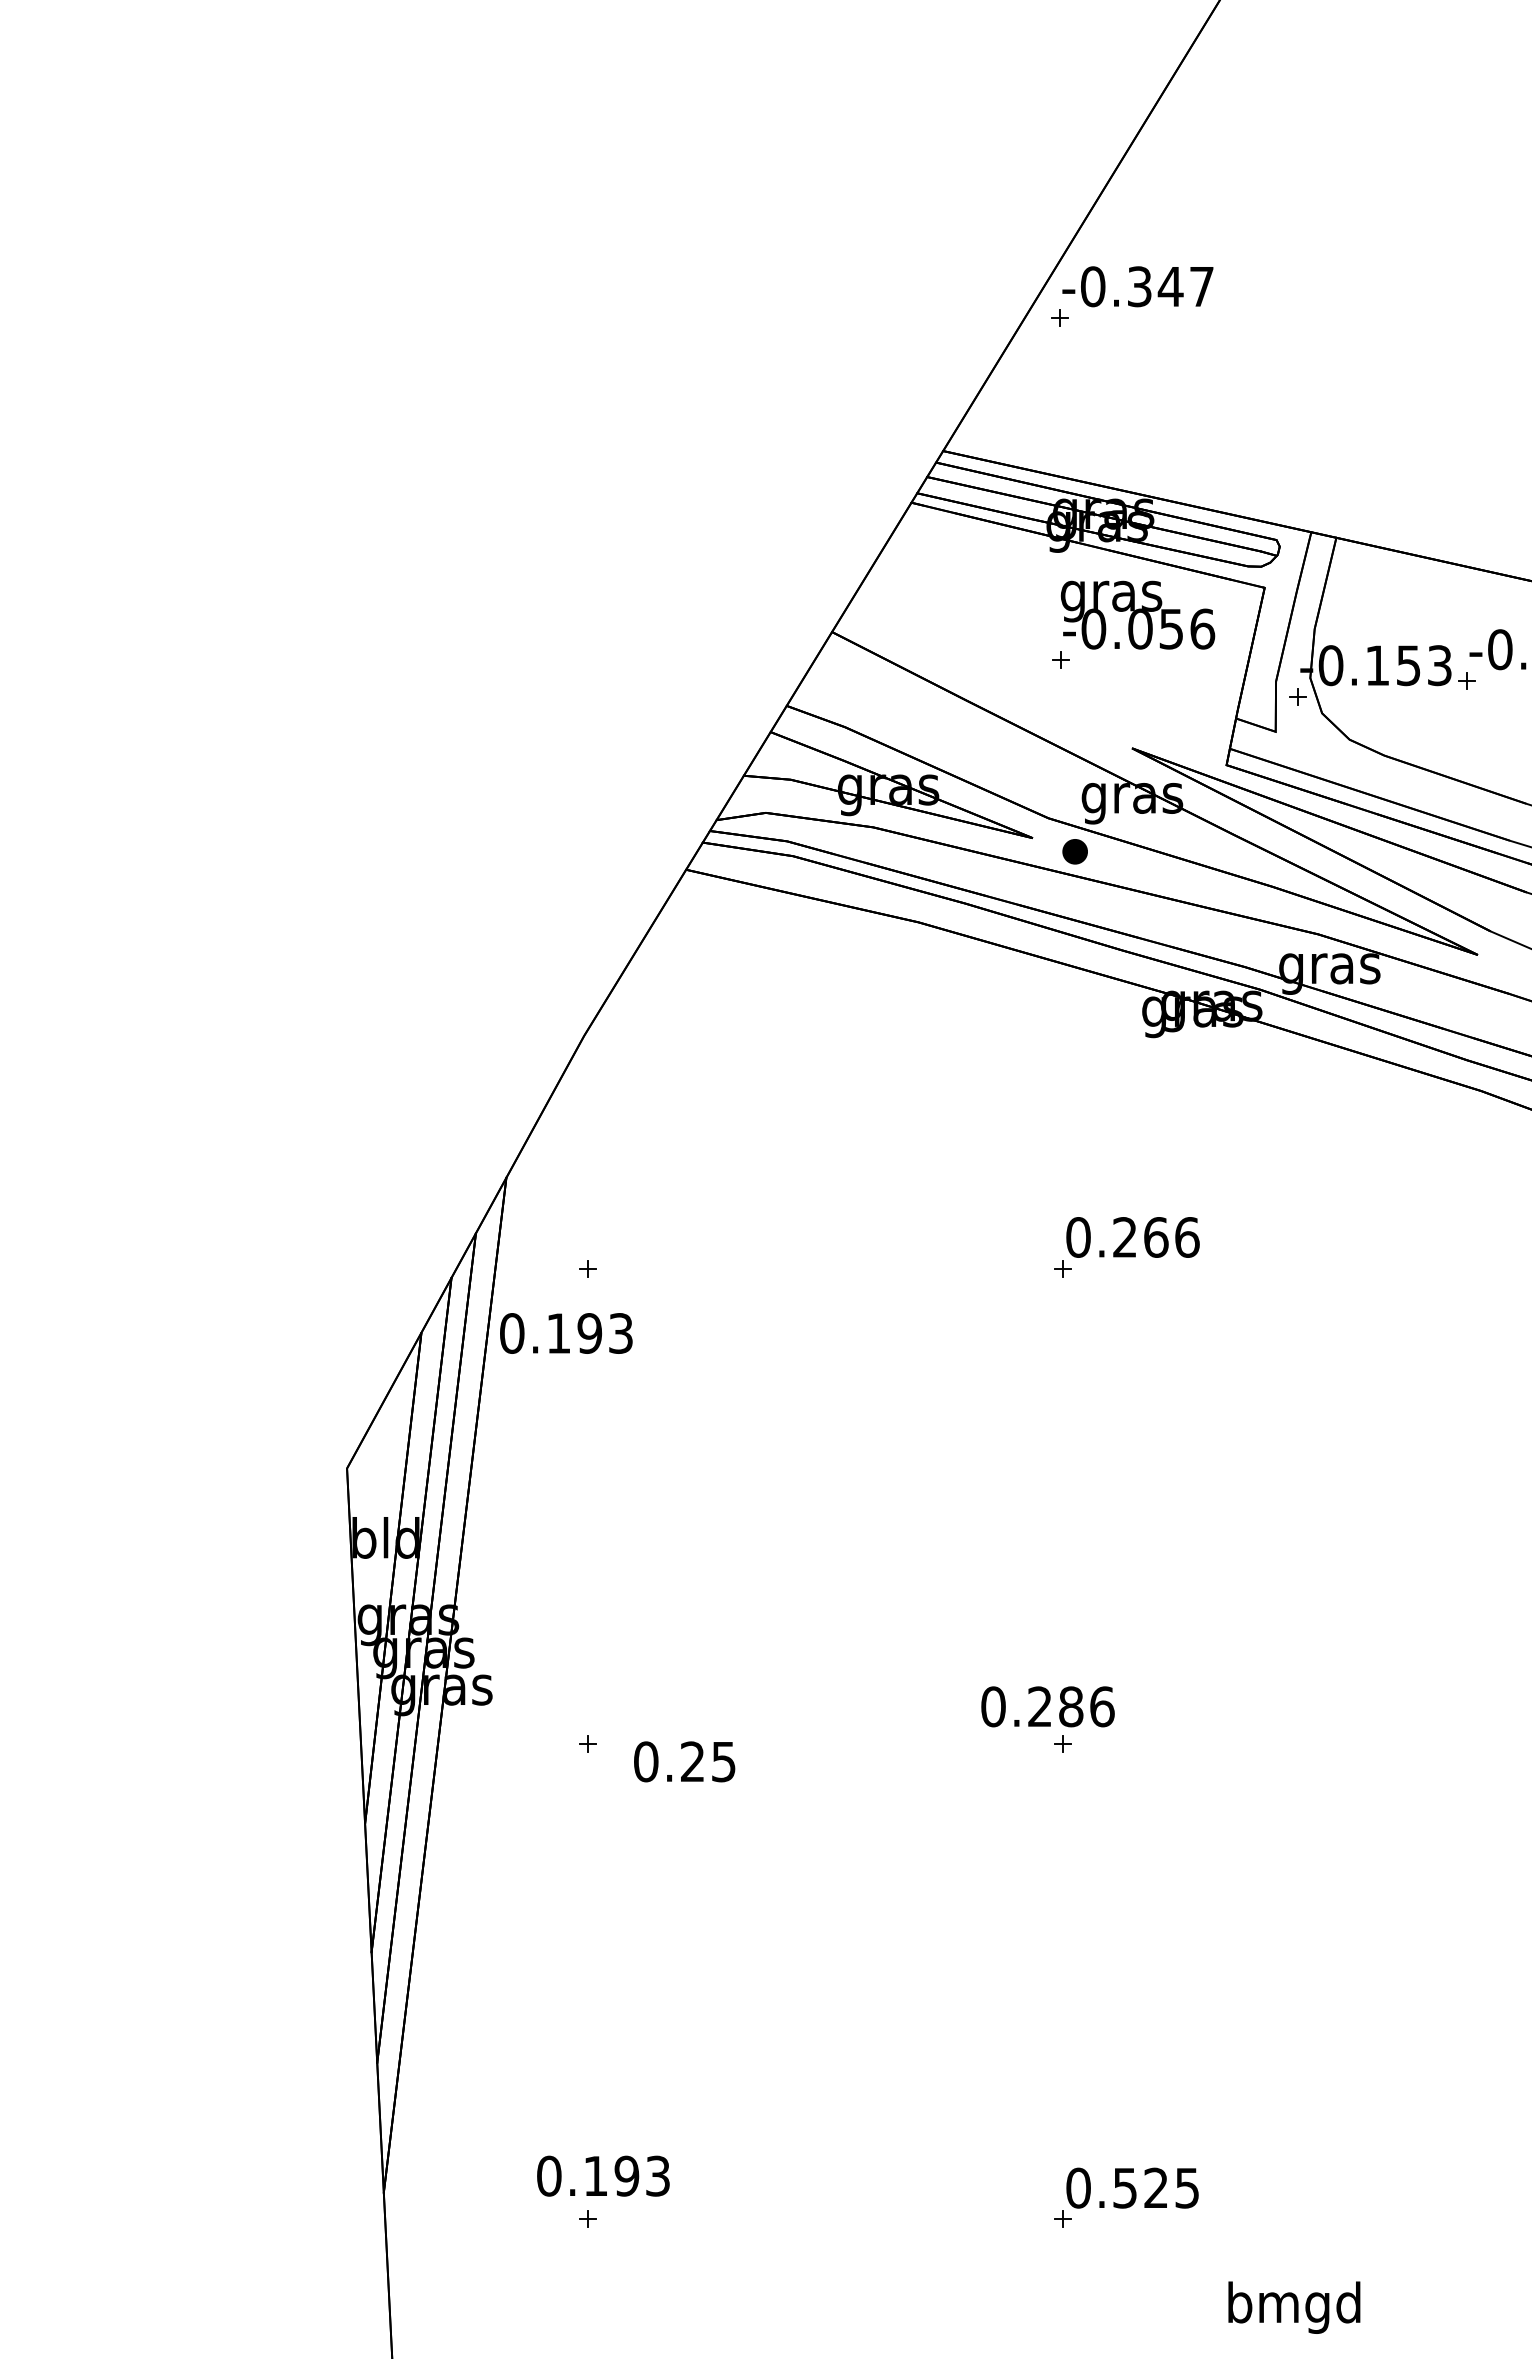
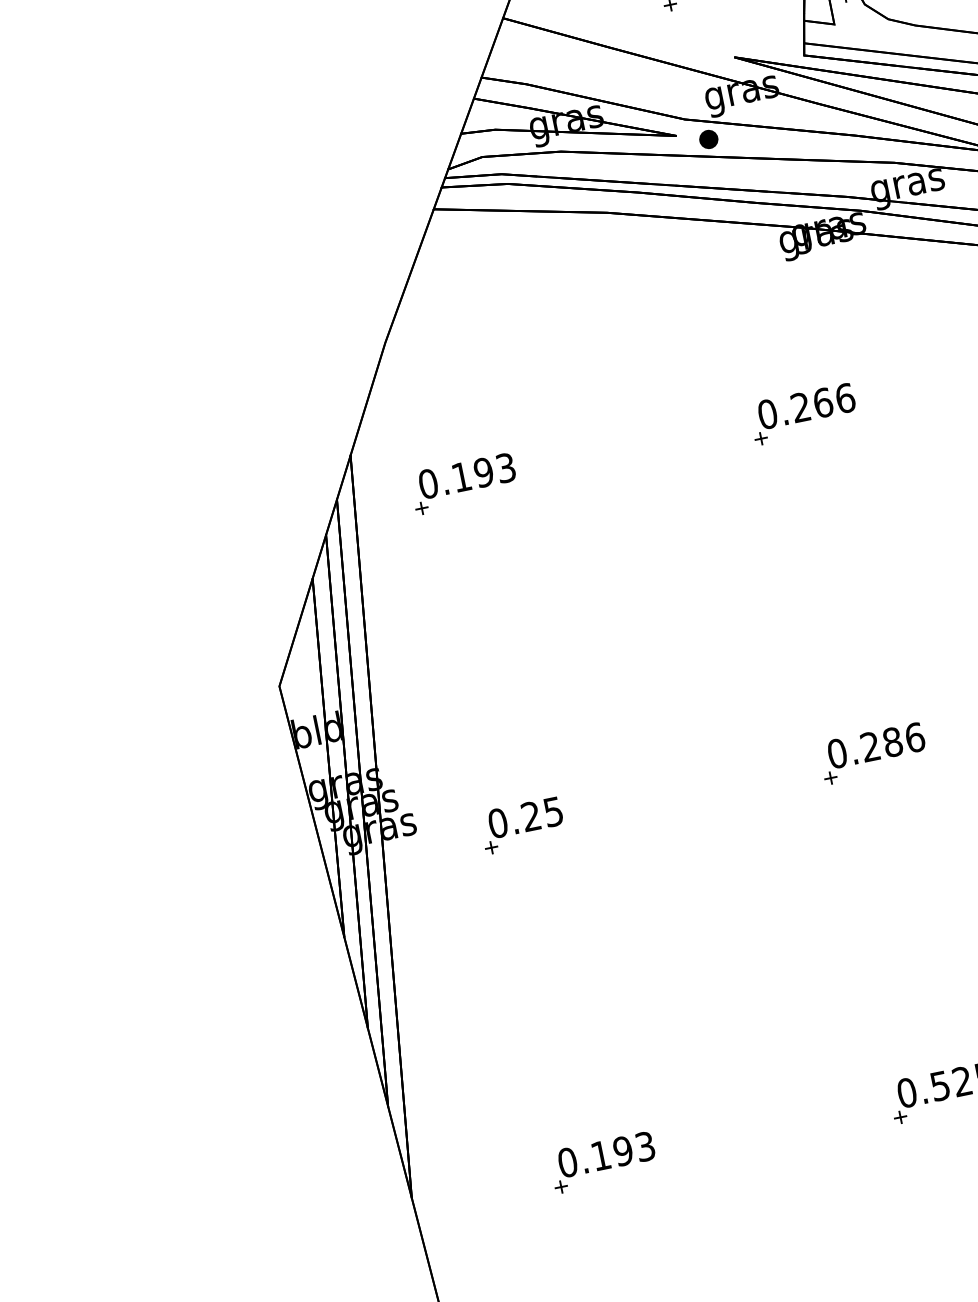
text: (566, 1333) -> (467, 476), moved
text: (1047, 1706) -> (875, 745), moved
text: (684, 1761) -> (525, 817), moved
text: (603, 2175) -> (606, 1154), moved

